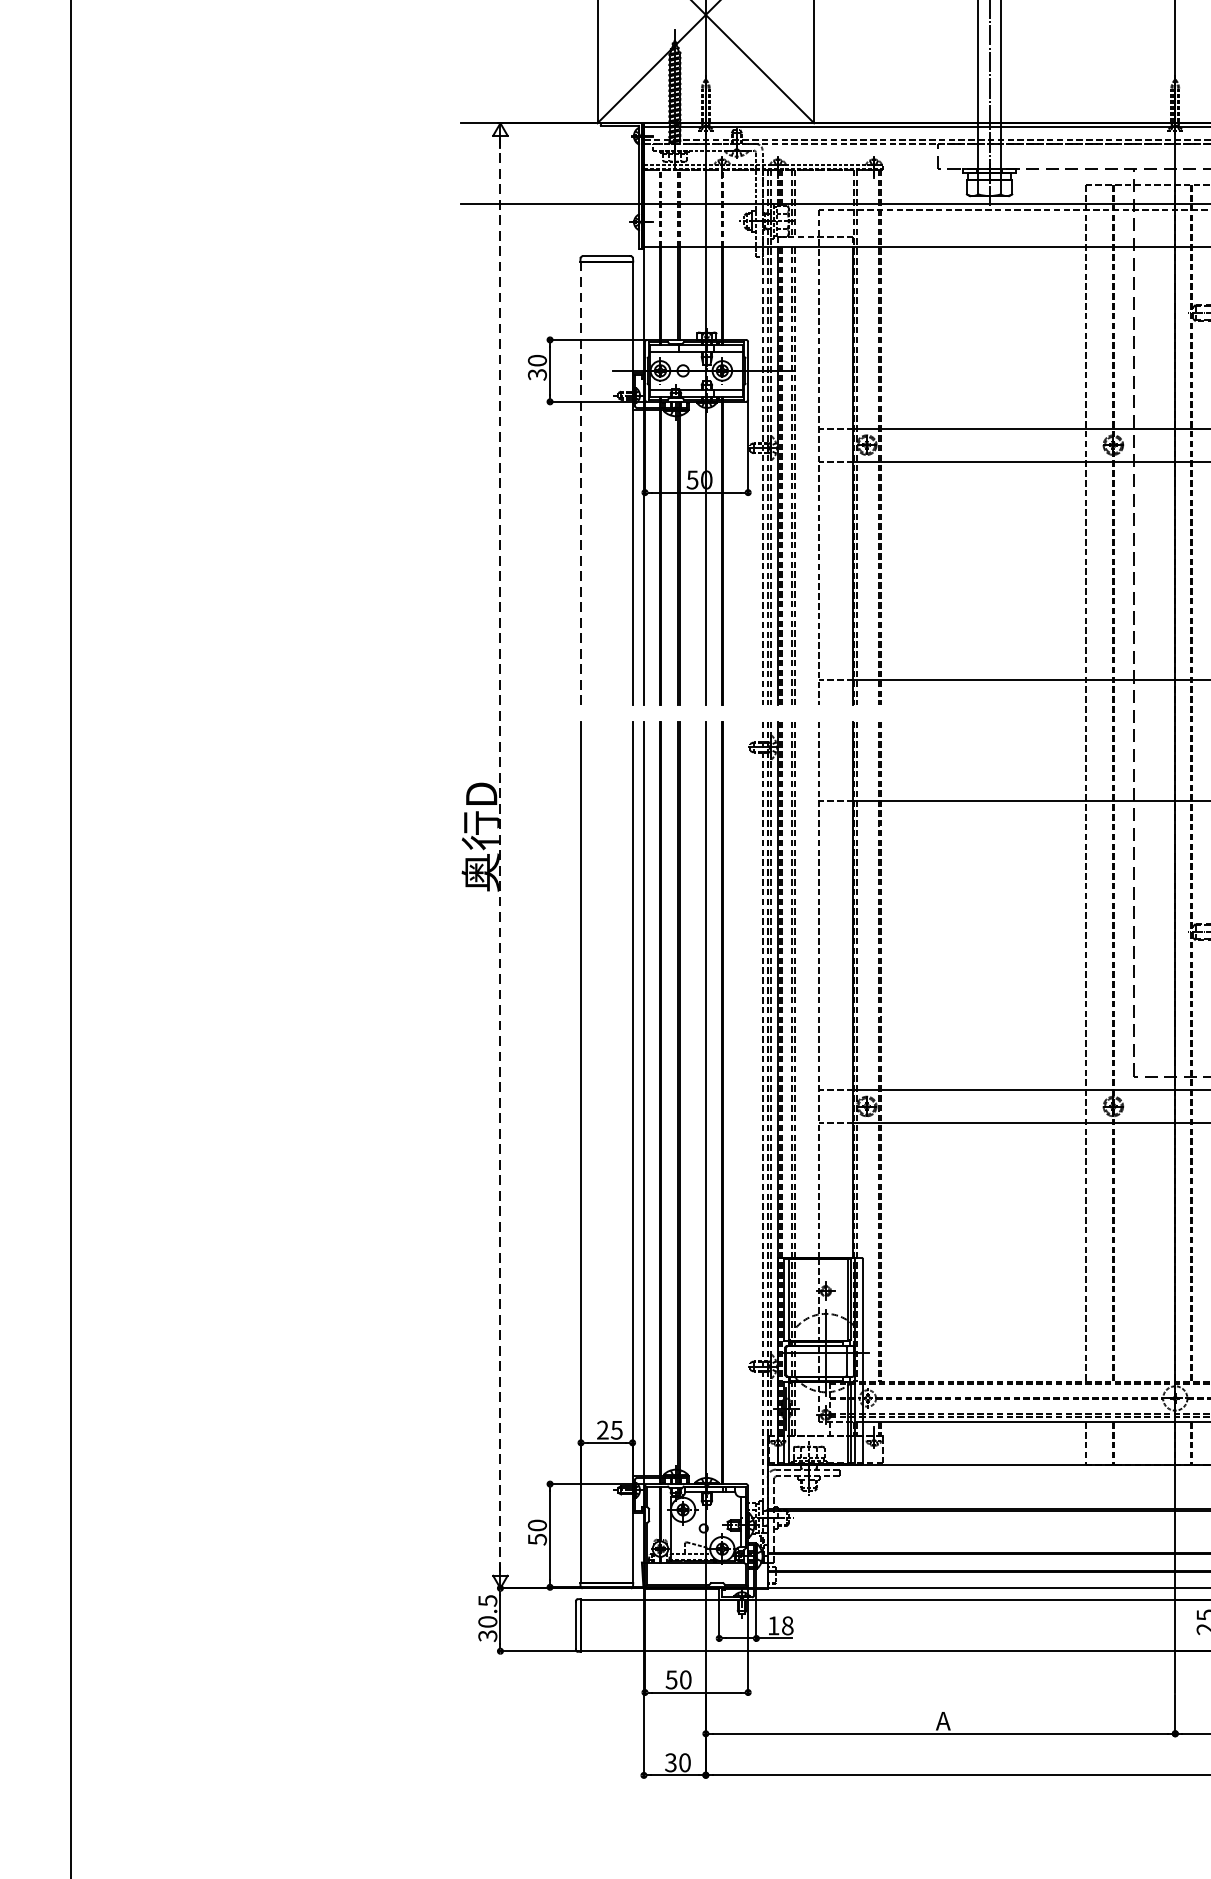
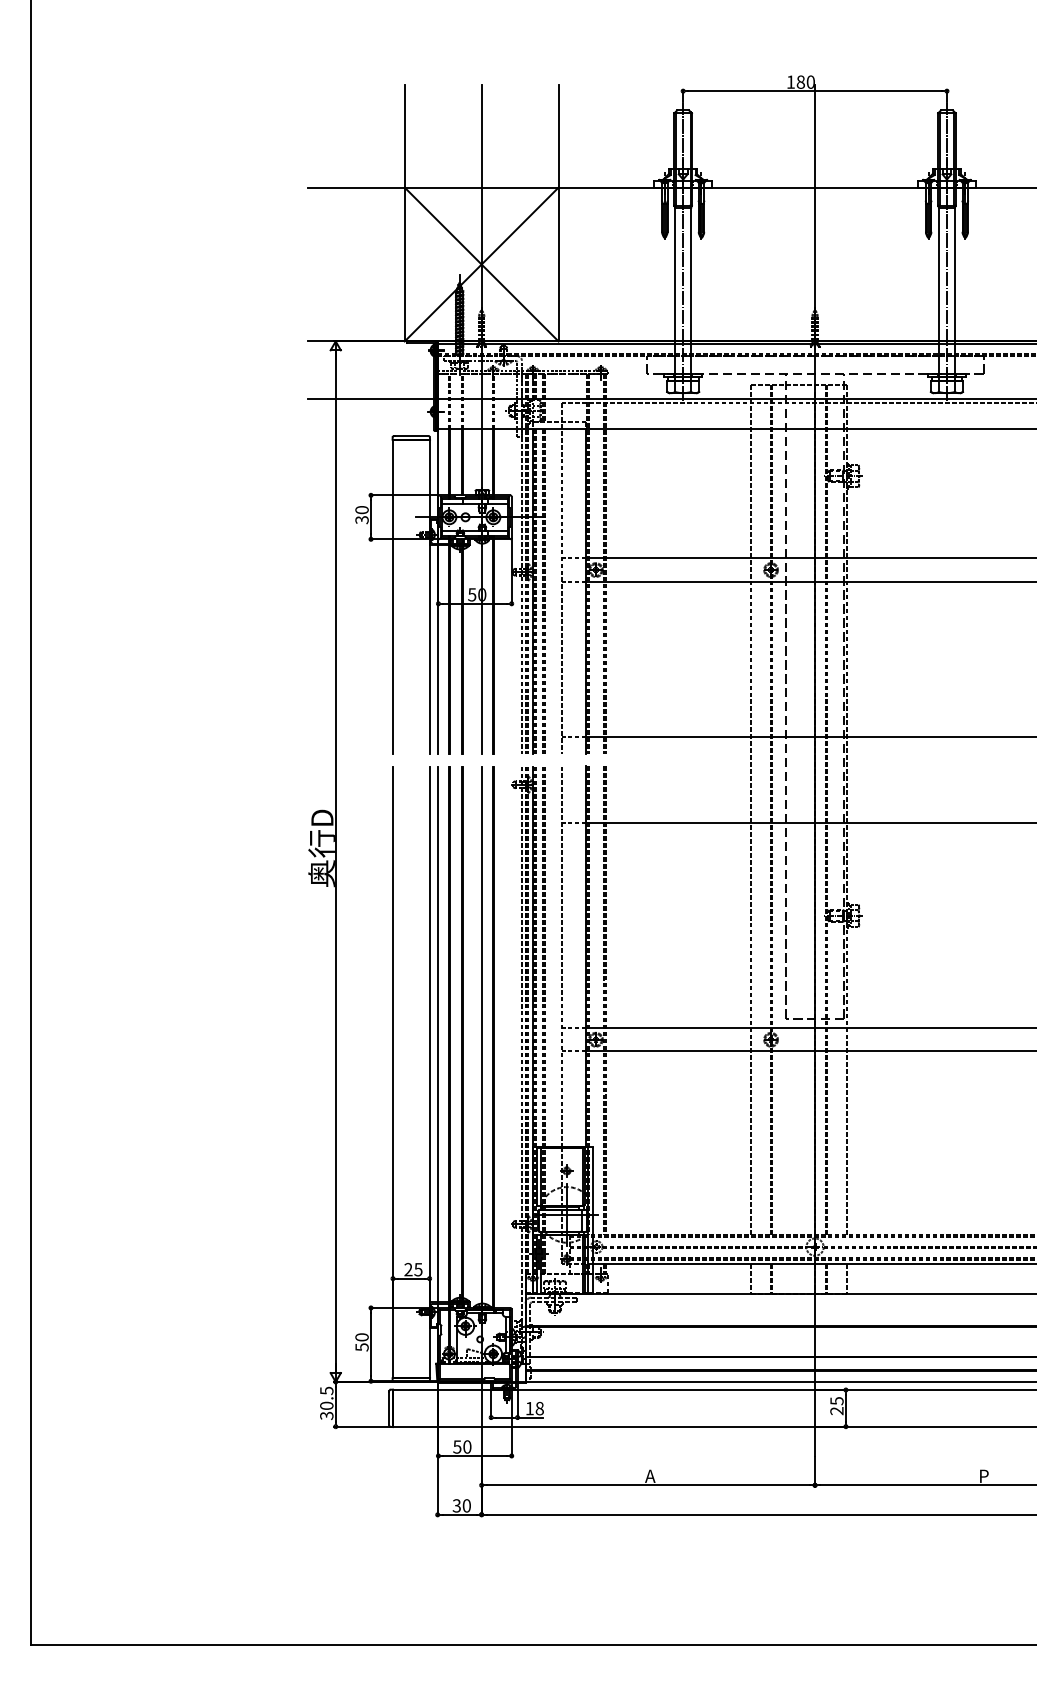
line: (580, 483) -> (392, 597), dashed -> solid
line: (500, 855) -> (335, 861), dashed -> solid

